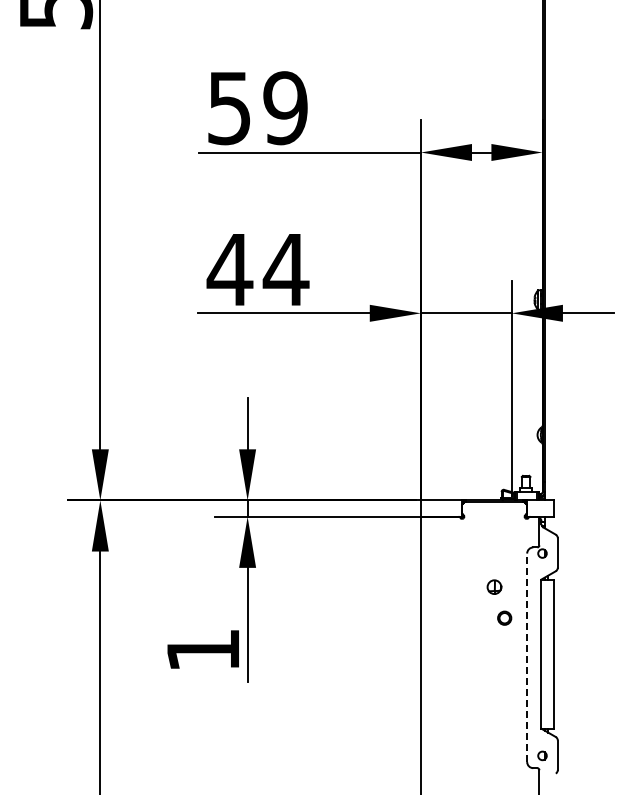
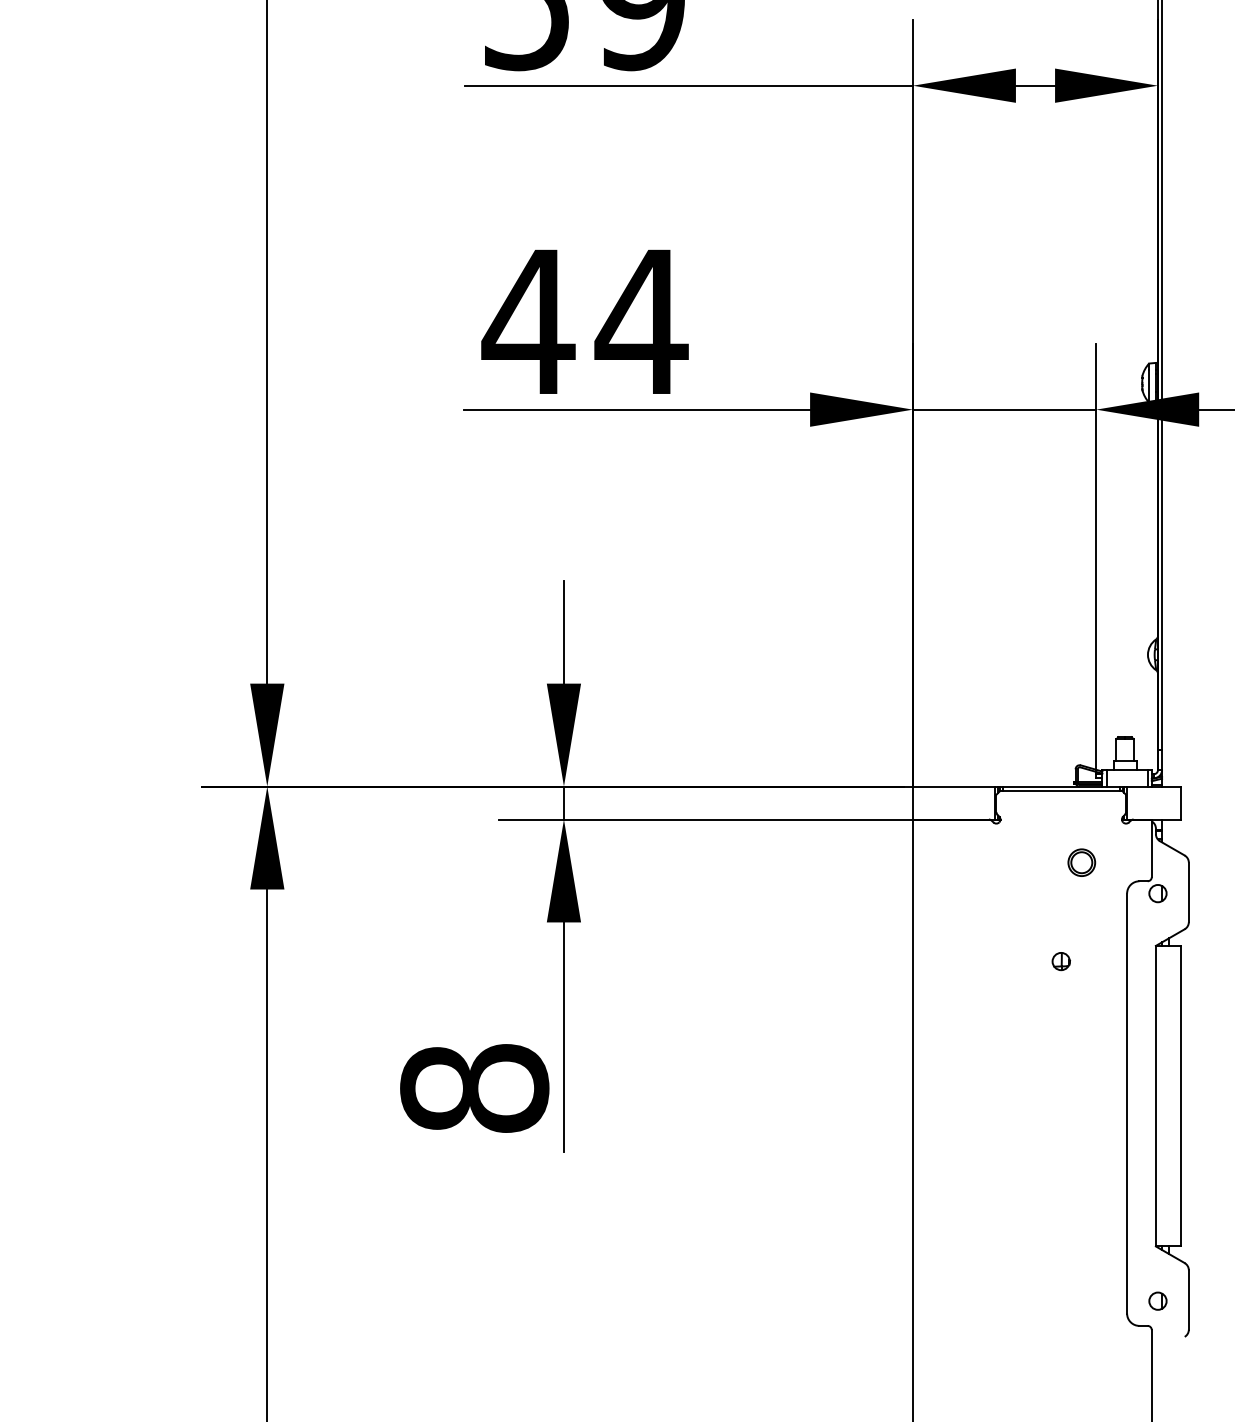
part: (494, 587) -> (1061, 961), size x0.62
circle: (504, 617) -> (1081, 861), moved
text: (203, 650) -> (475, 1088), 1 -> 8
line: (527, 657) -> (1127, 1102), dashed -> solid

